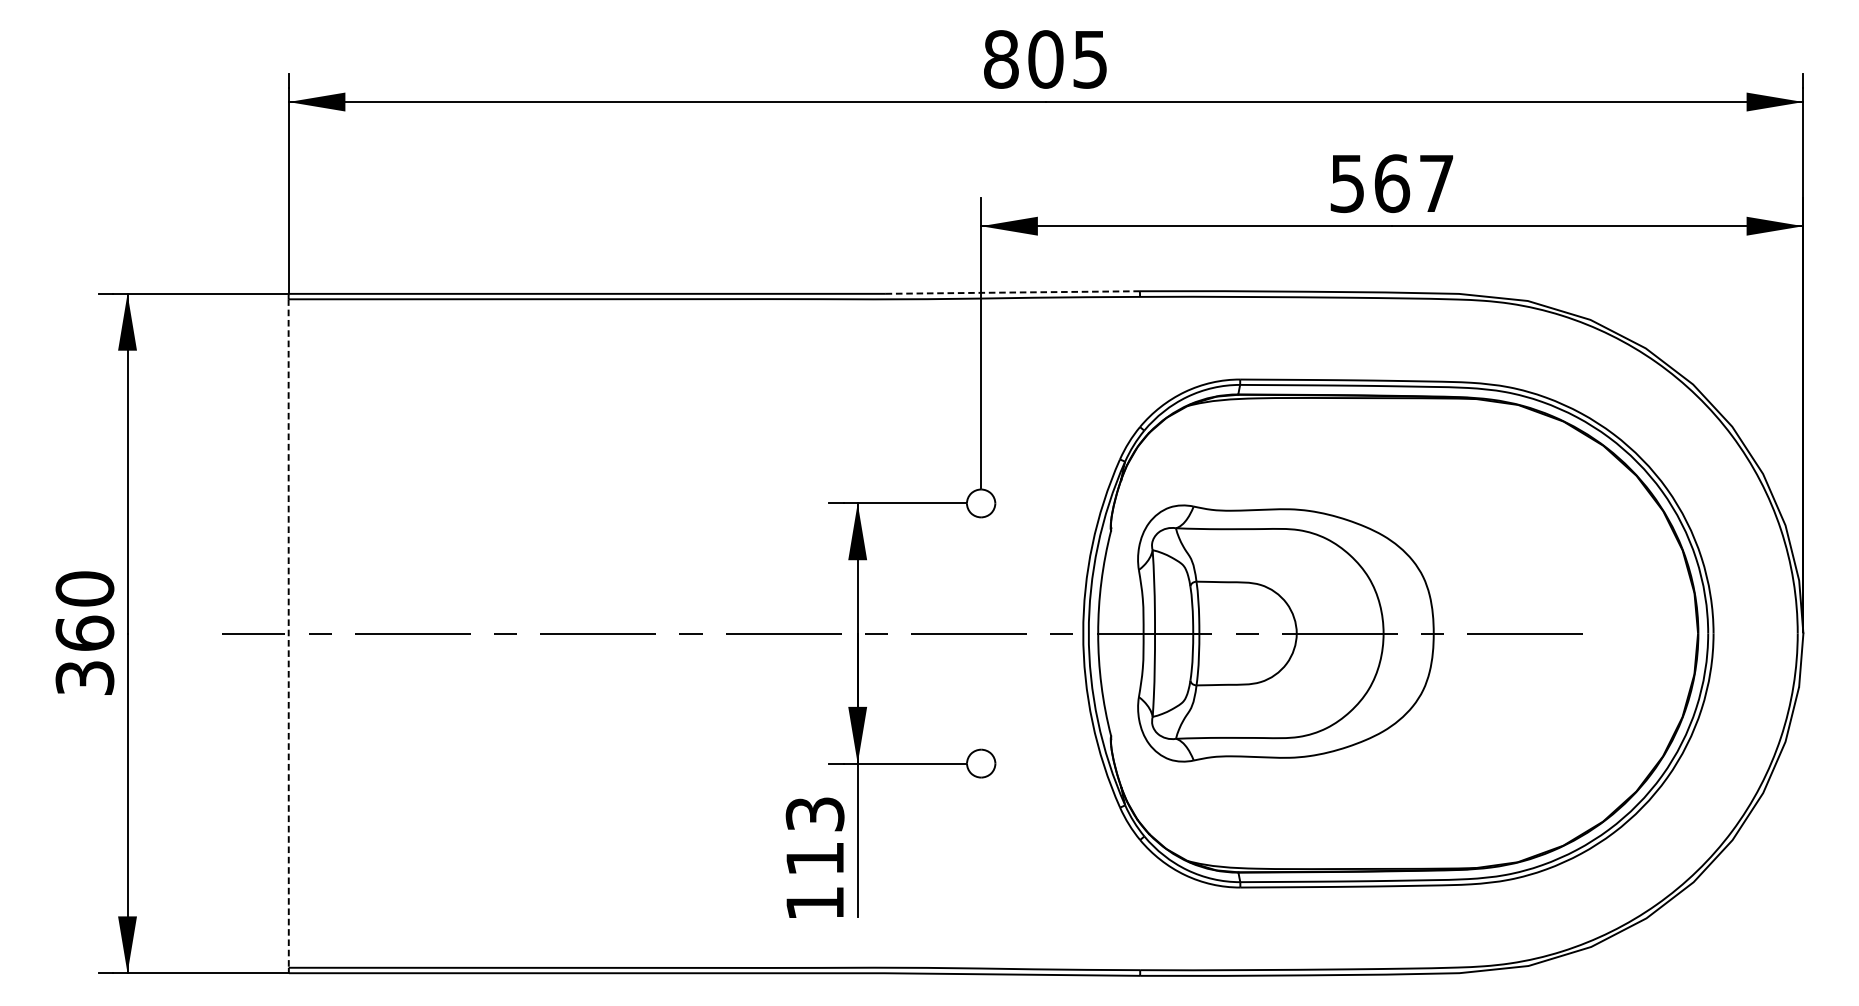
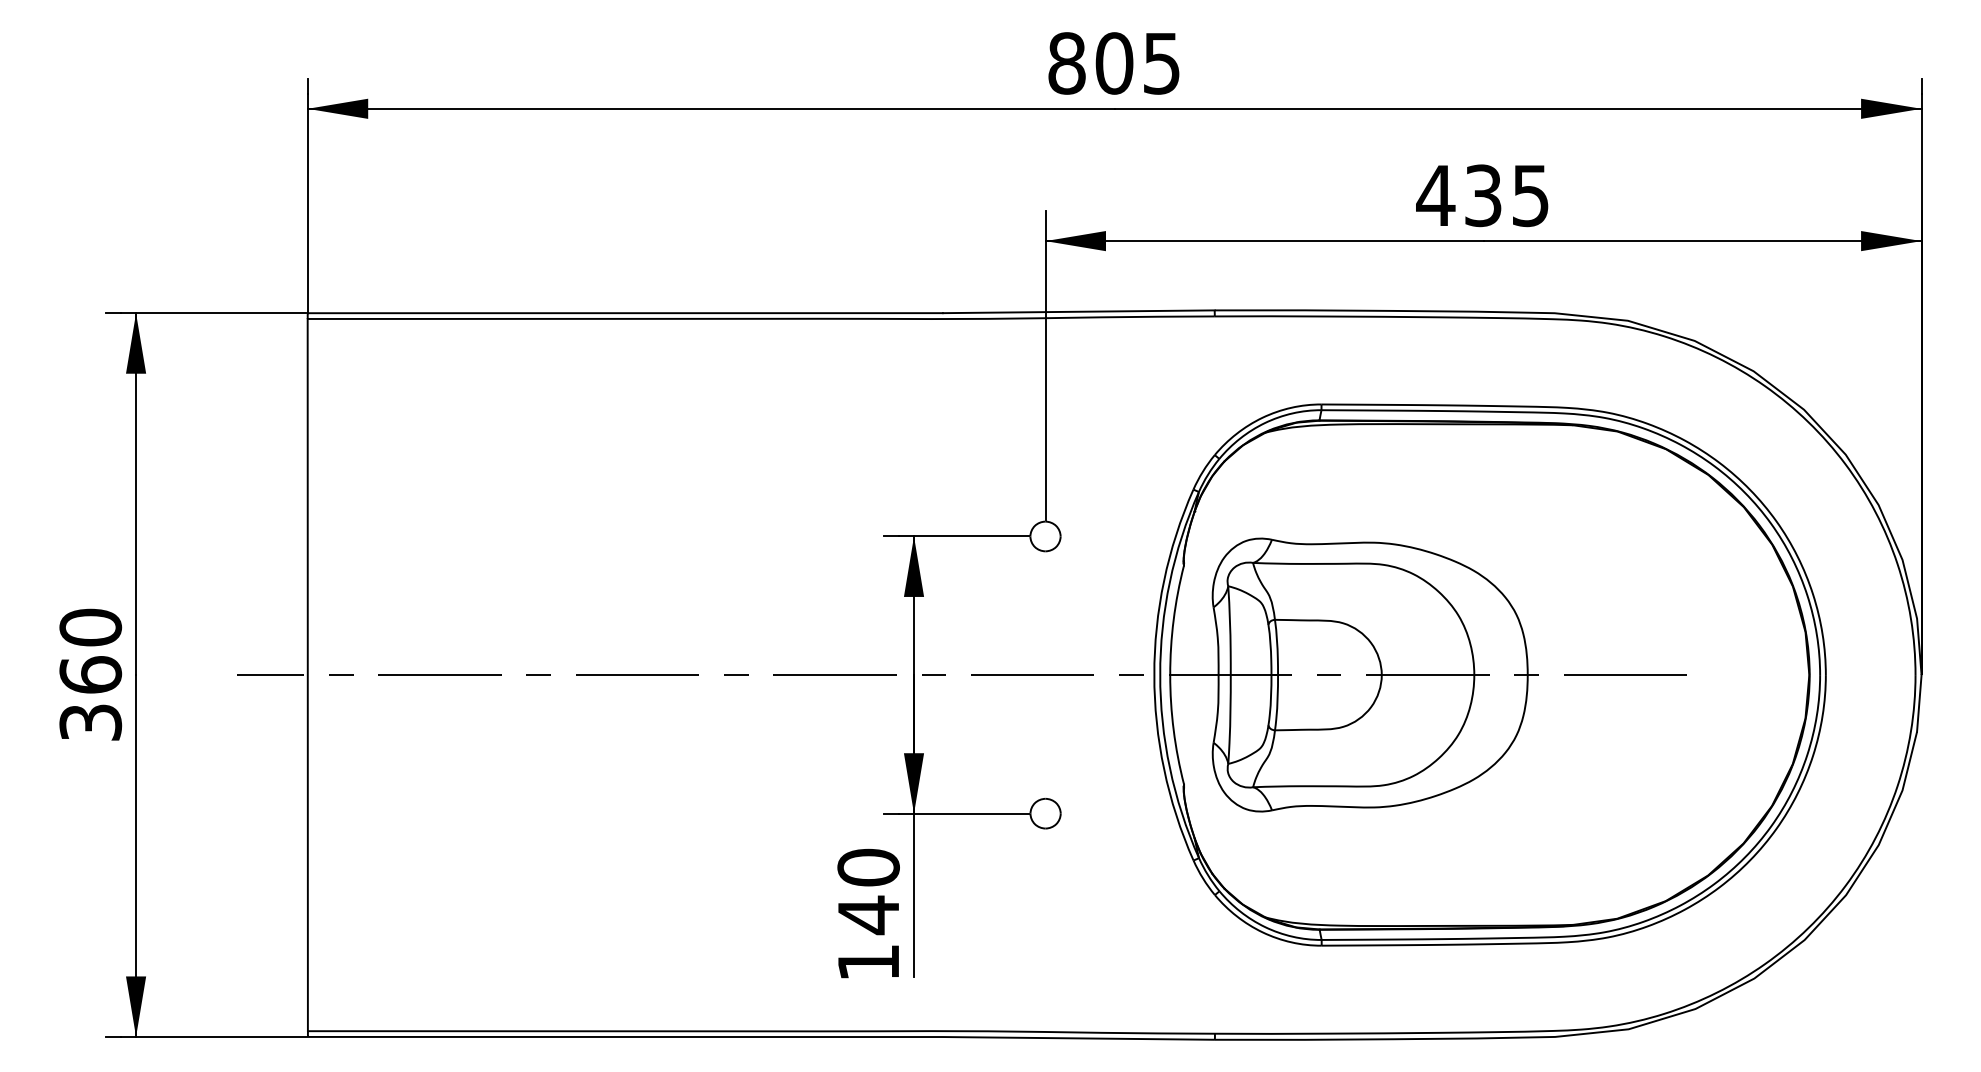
text: (1391, 183) -> (1482, 195), 567 -> 435
line: (1012, 292) -> (1078, 311), dashed -> solid
line: (288, 633) -> (307, 675), dashed -> solid
text: (814, 836) -> (868, 891), 113 -> 140

